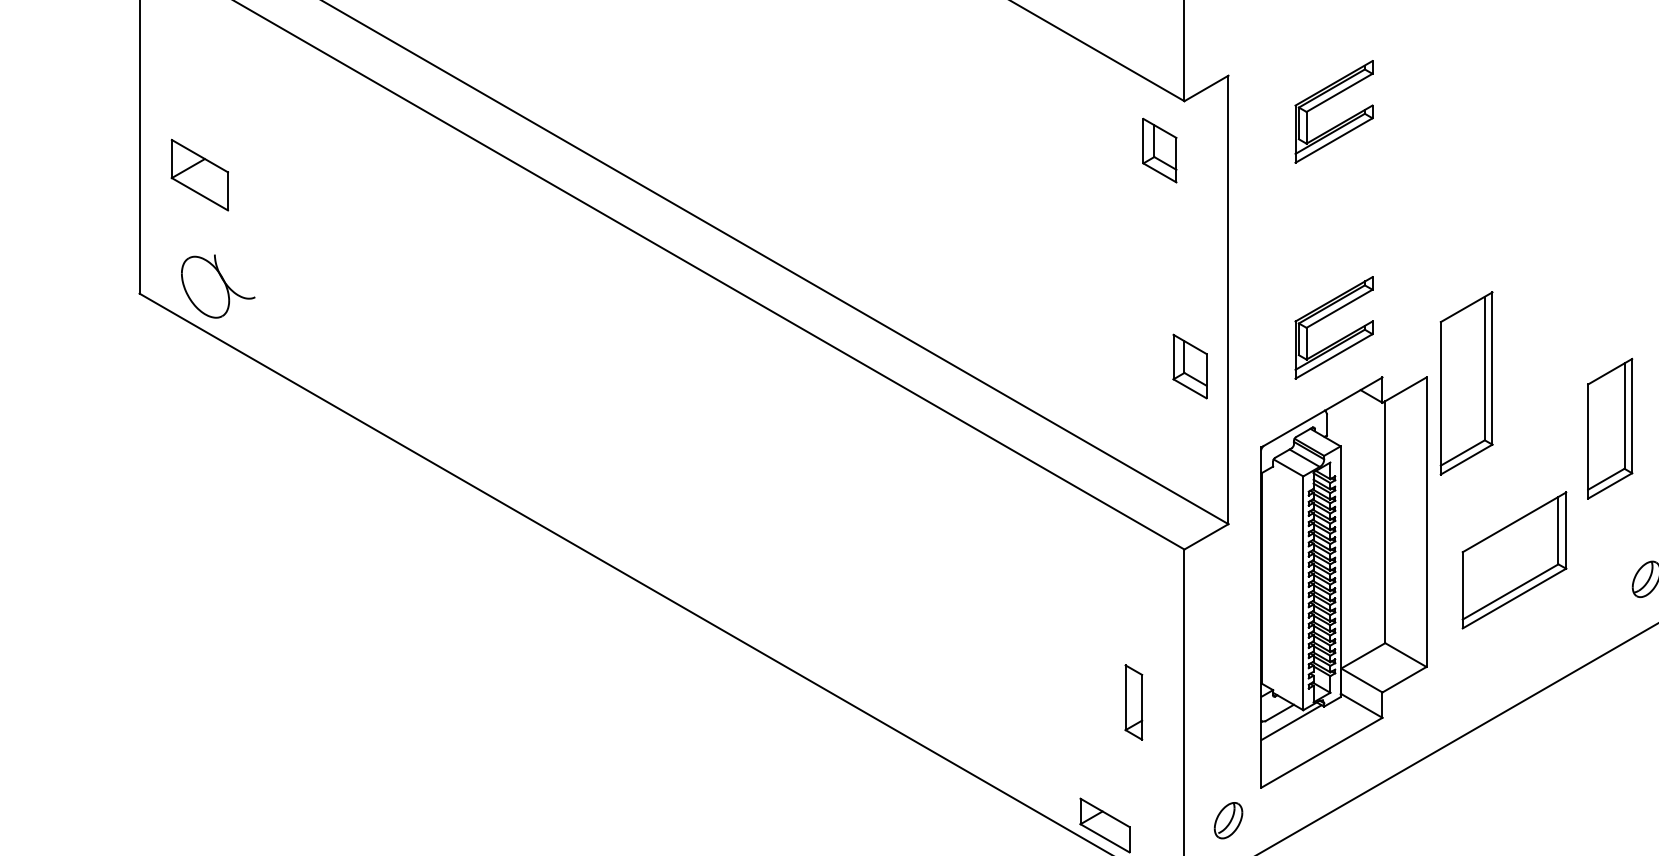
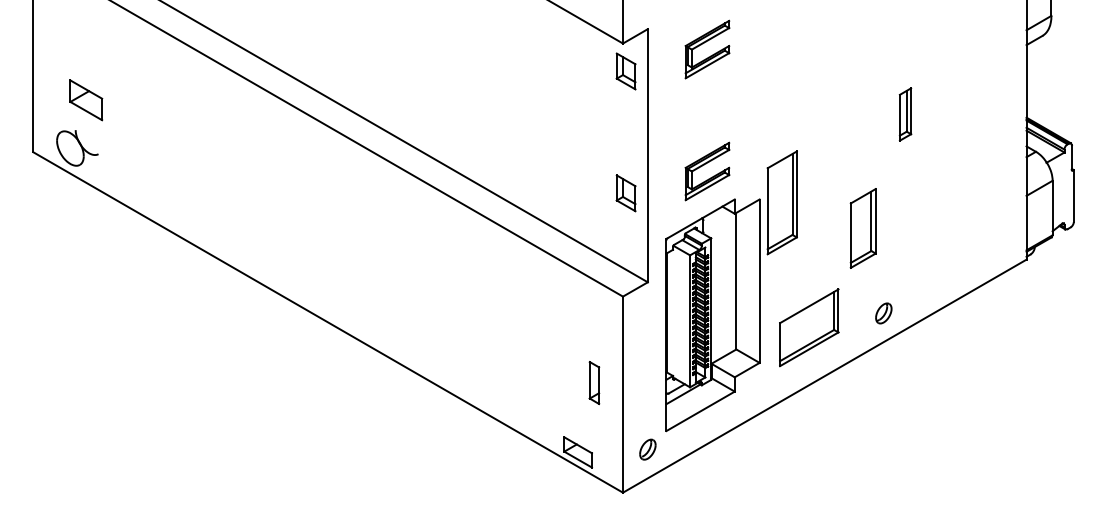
part: (1158, 150) -> (625, 71), moved
part: (200, 175) -> (86, 100), moved
part: (1514, 559) -> (809, 327), moved

